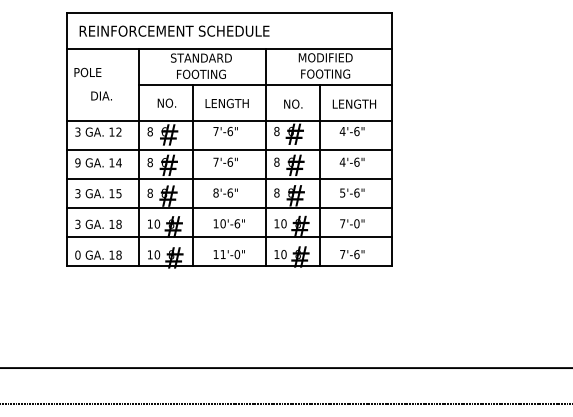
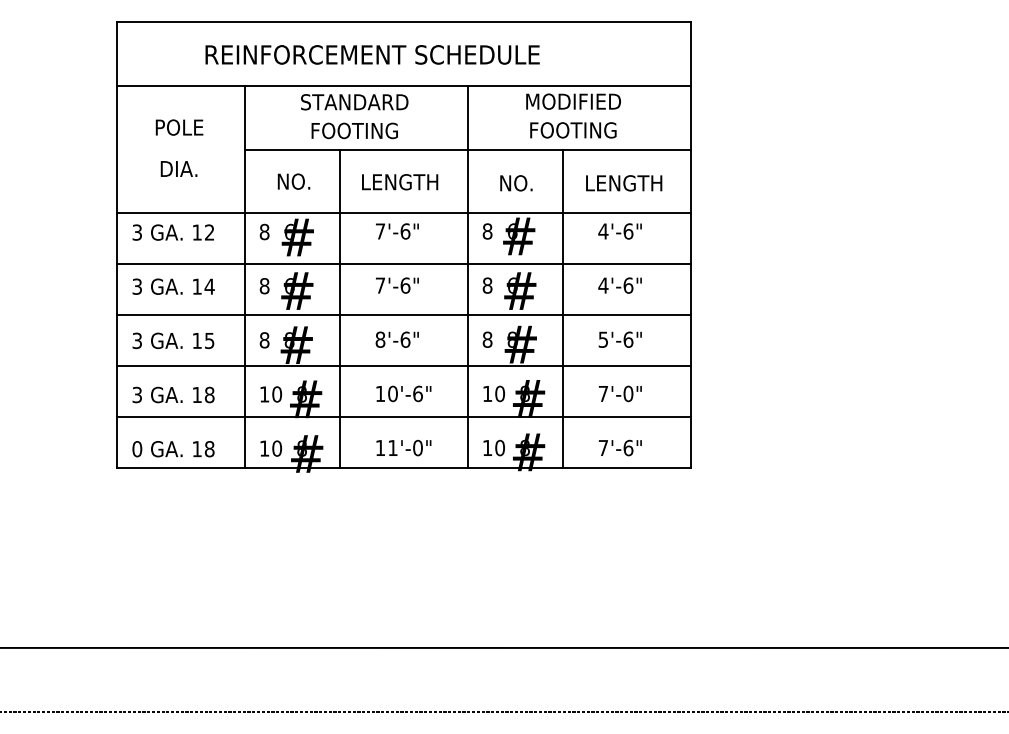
text: (174, 30) -> (372, 53), moved
text: (87, 72) -> (178, 127), moved
text: (77, 162) -> (136, 286), 9 -> 3

